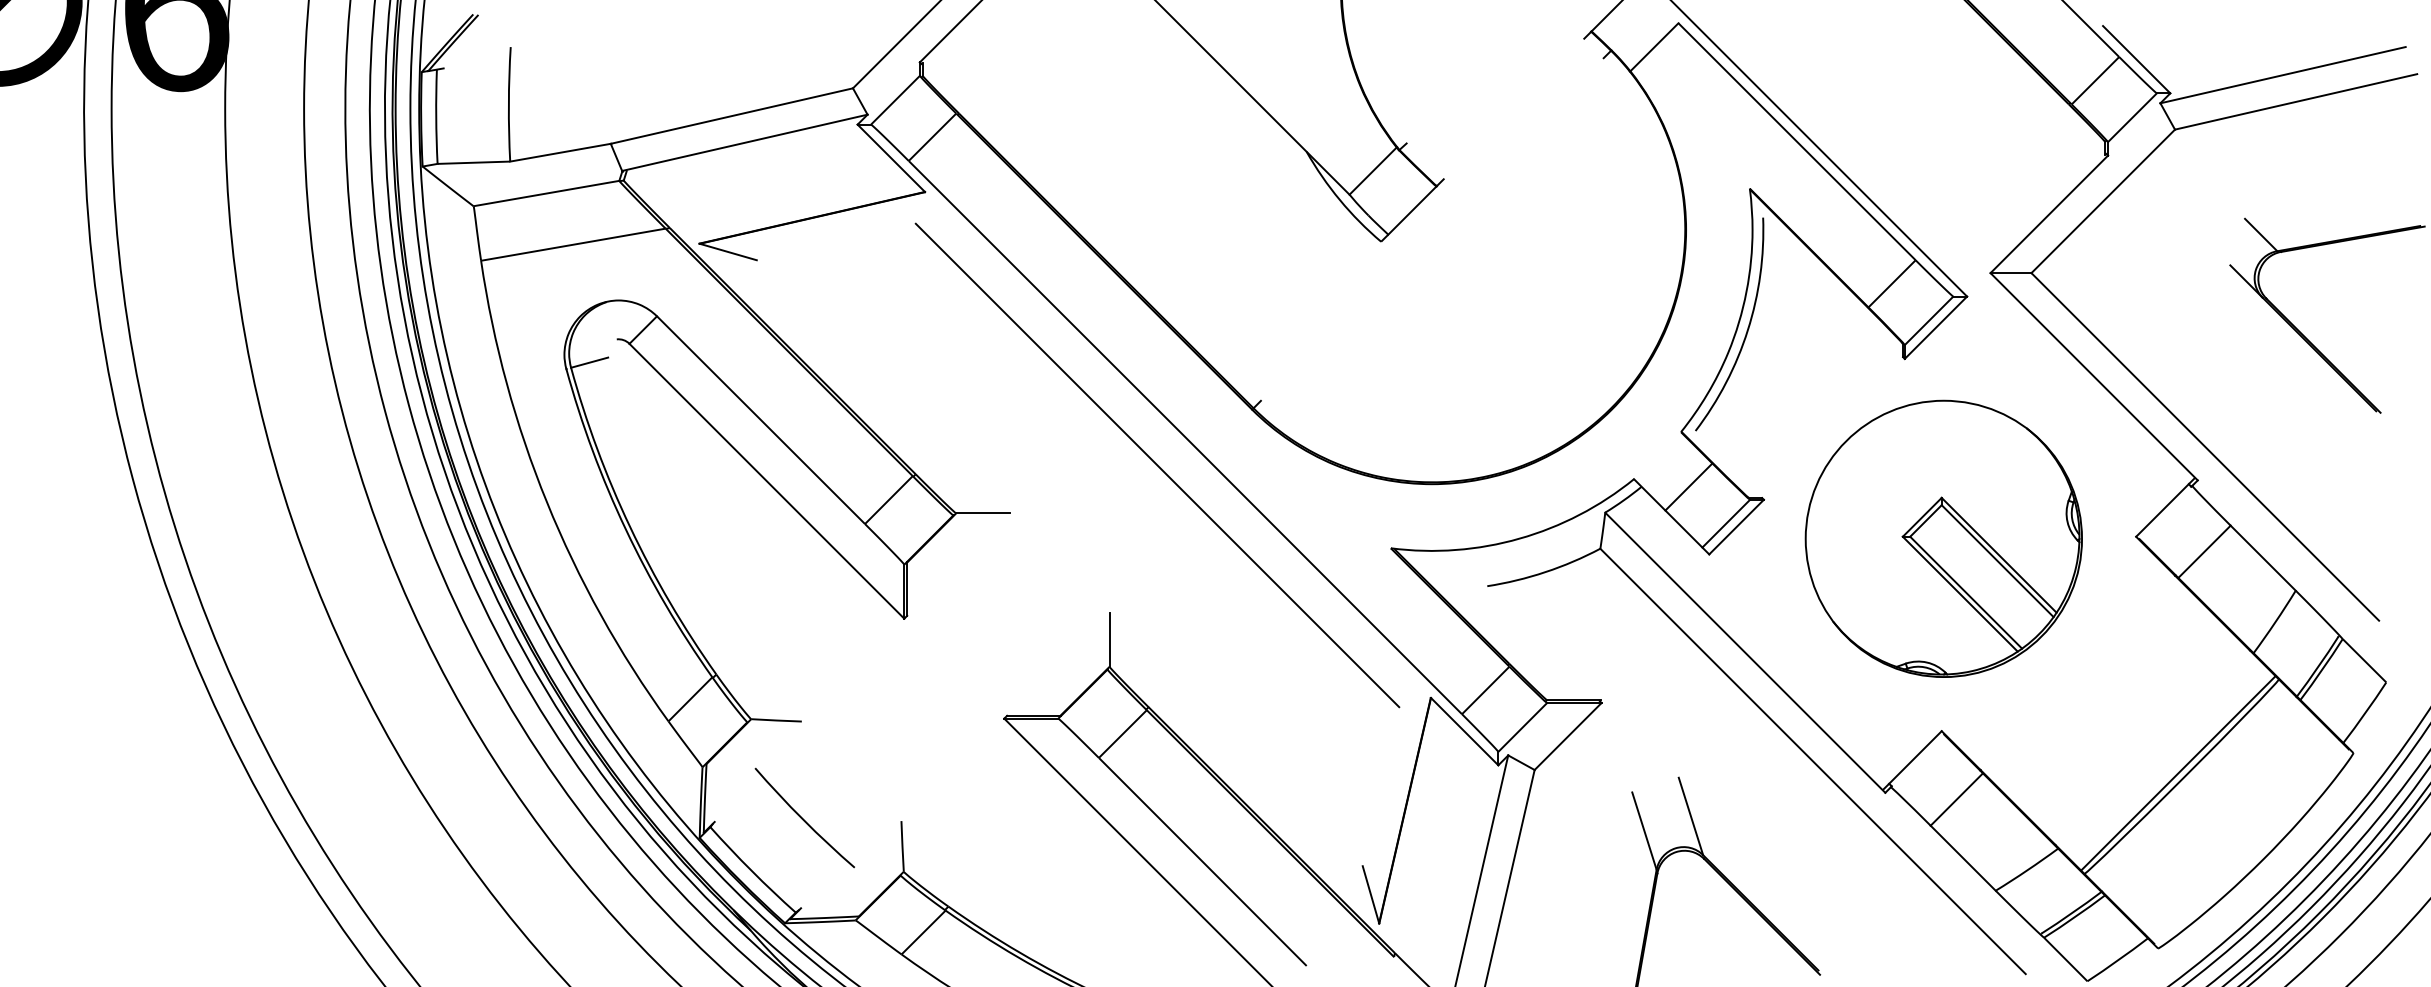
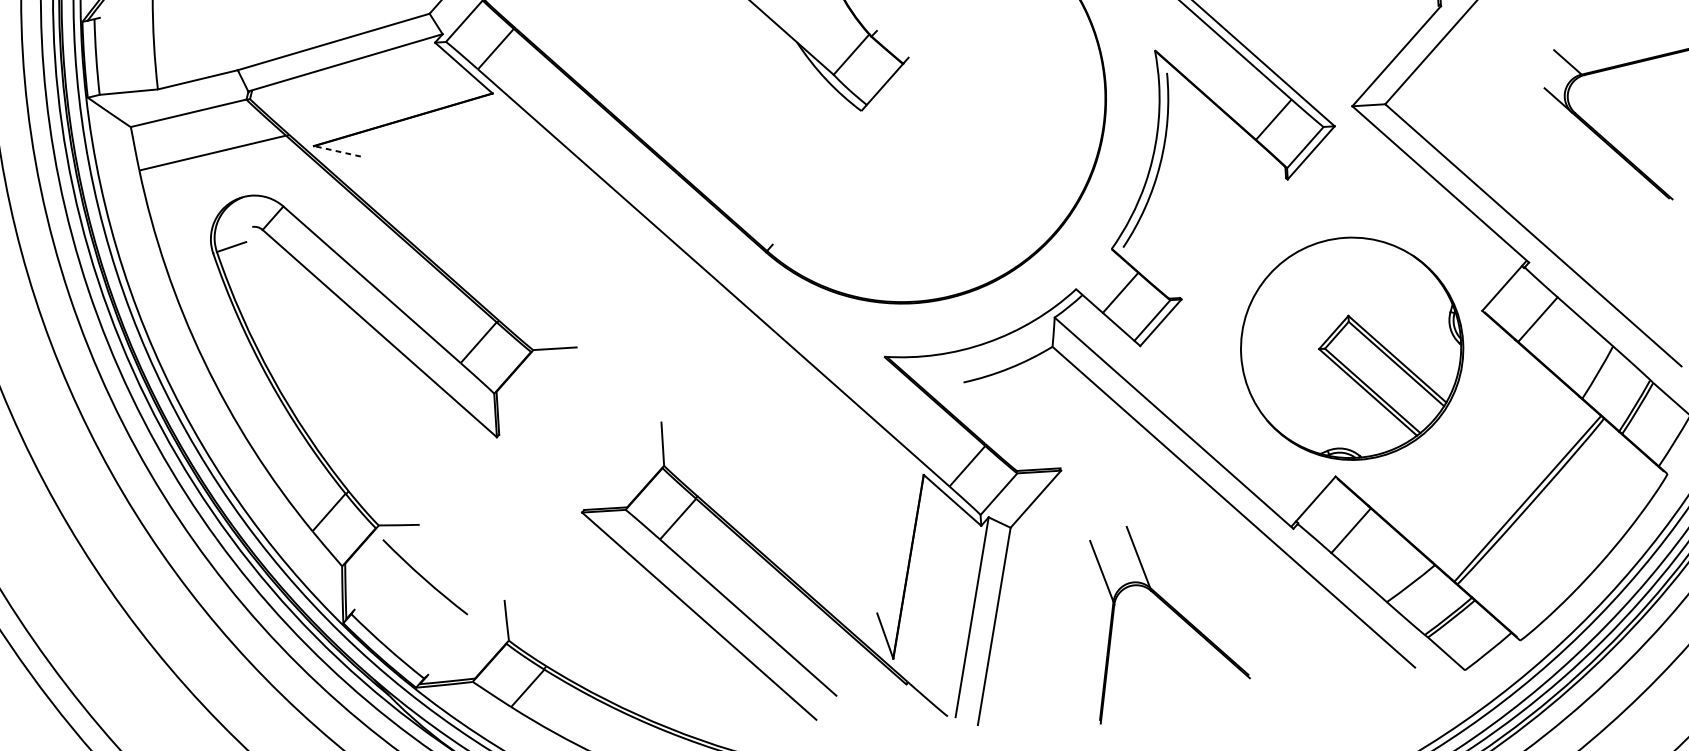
line: (728, 252) -> (337, 151), solid -> dashed
line: (1157, 465) -> (692, 301), removed
part: (1943, 538) -> (1351, 348), moved
arc: (803, 818) -> (424, 577), moved

